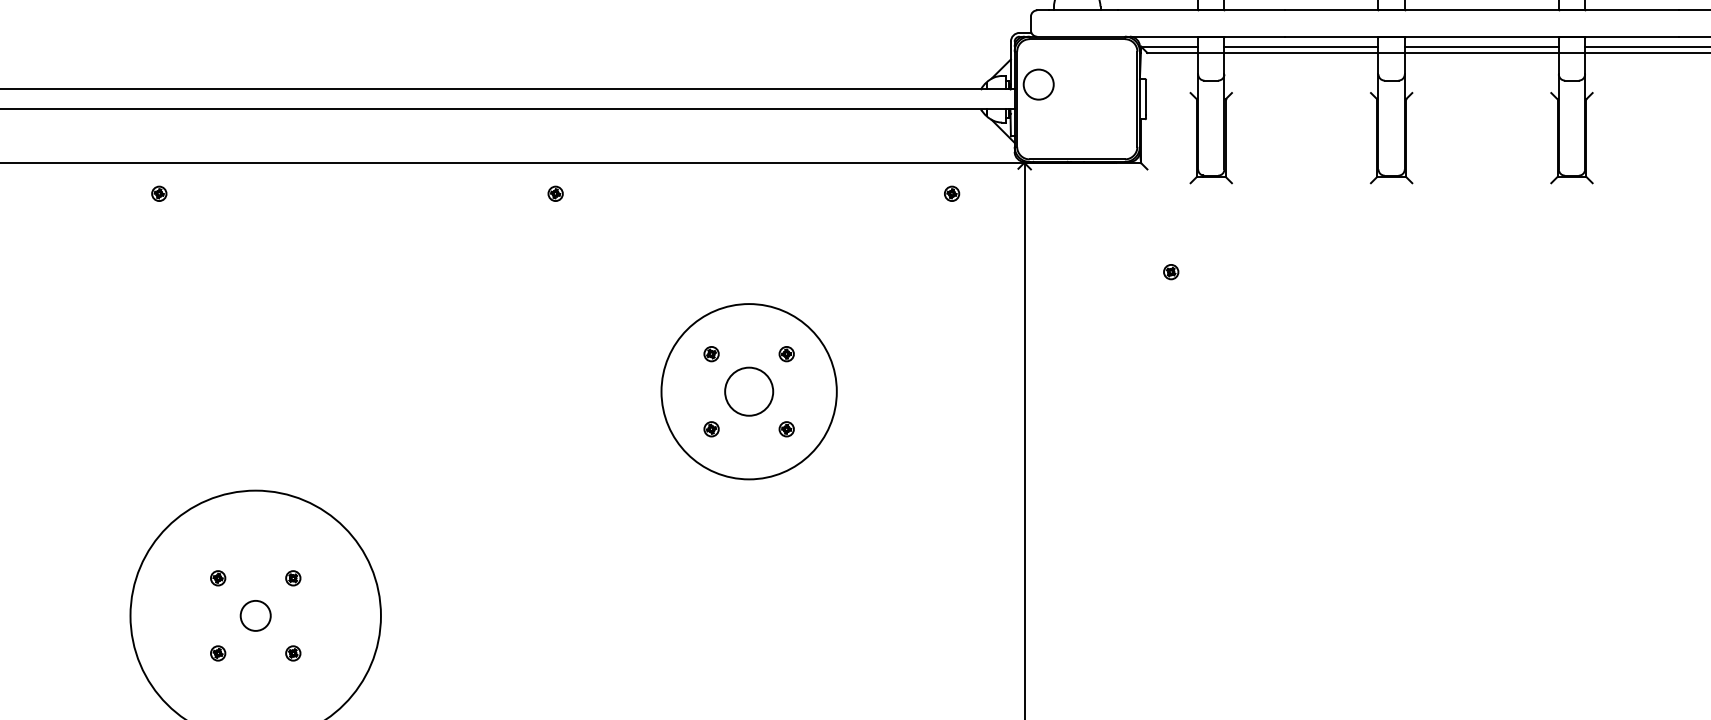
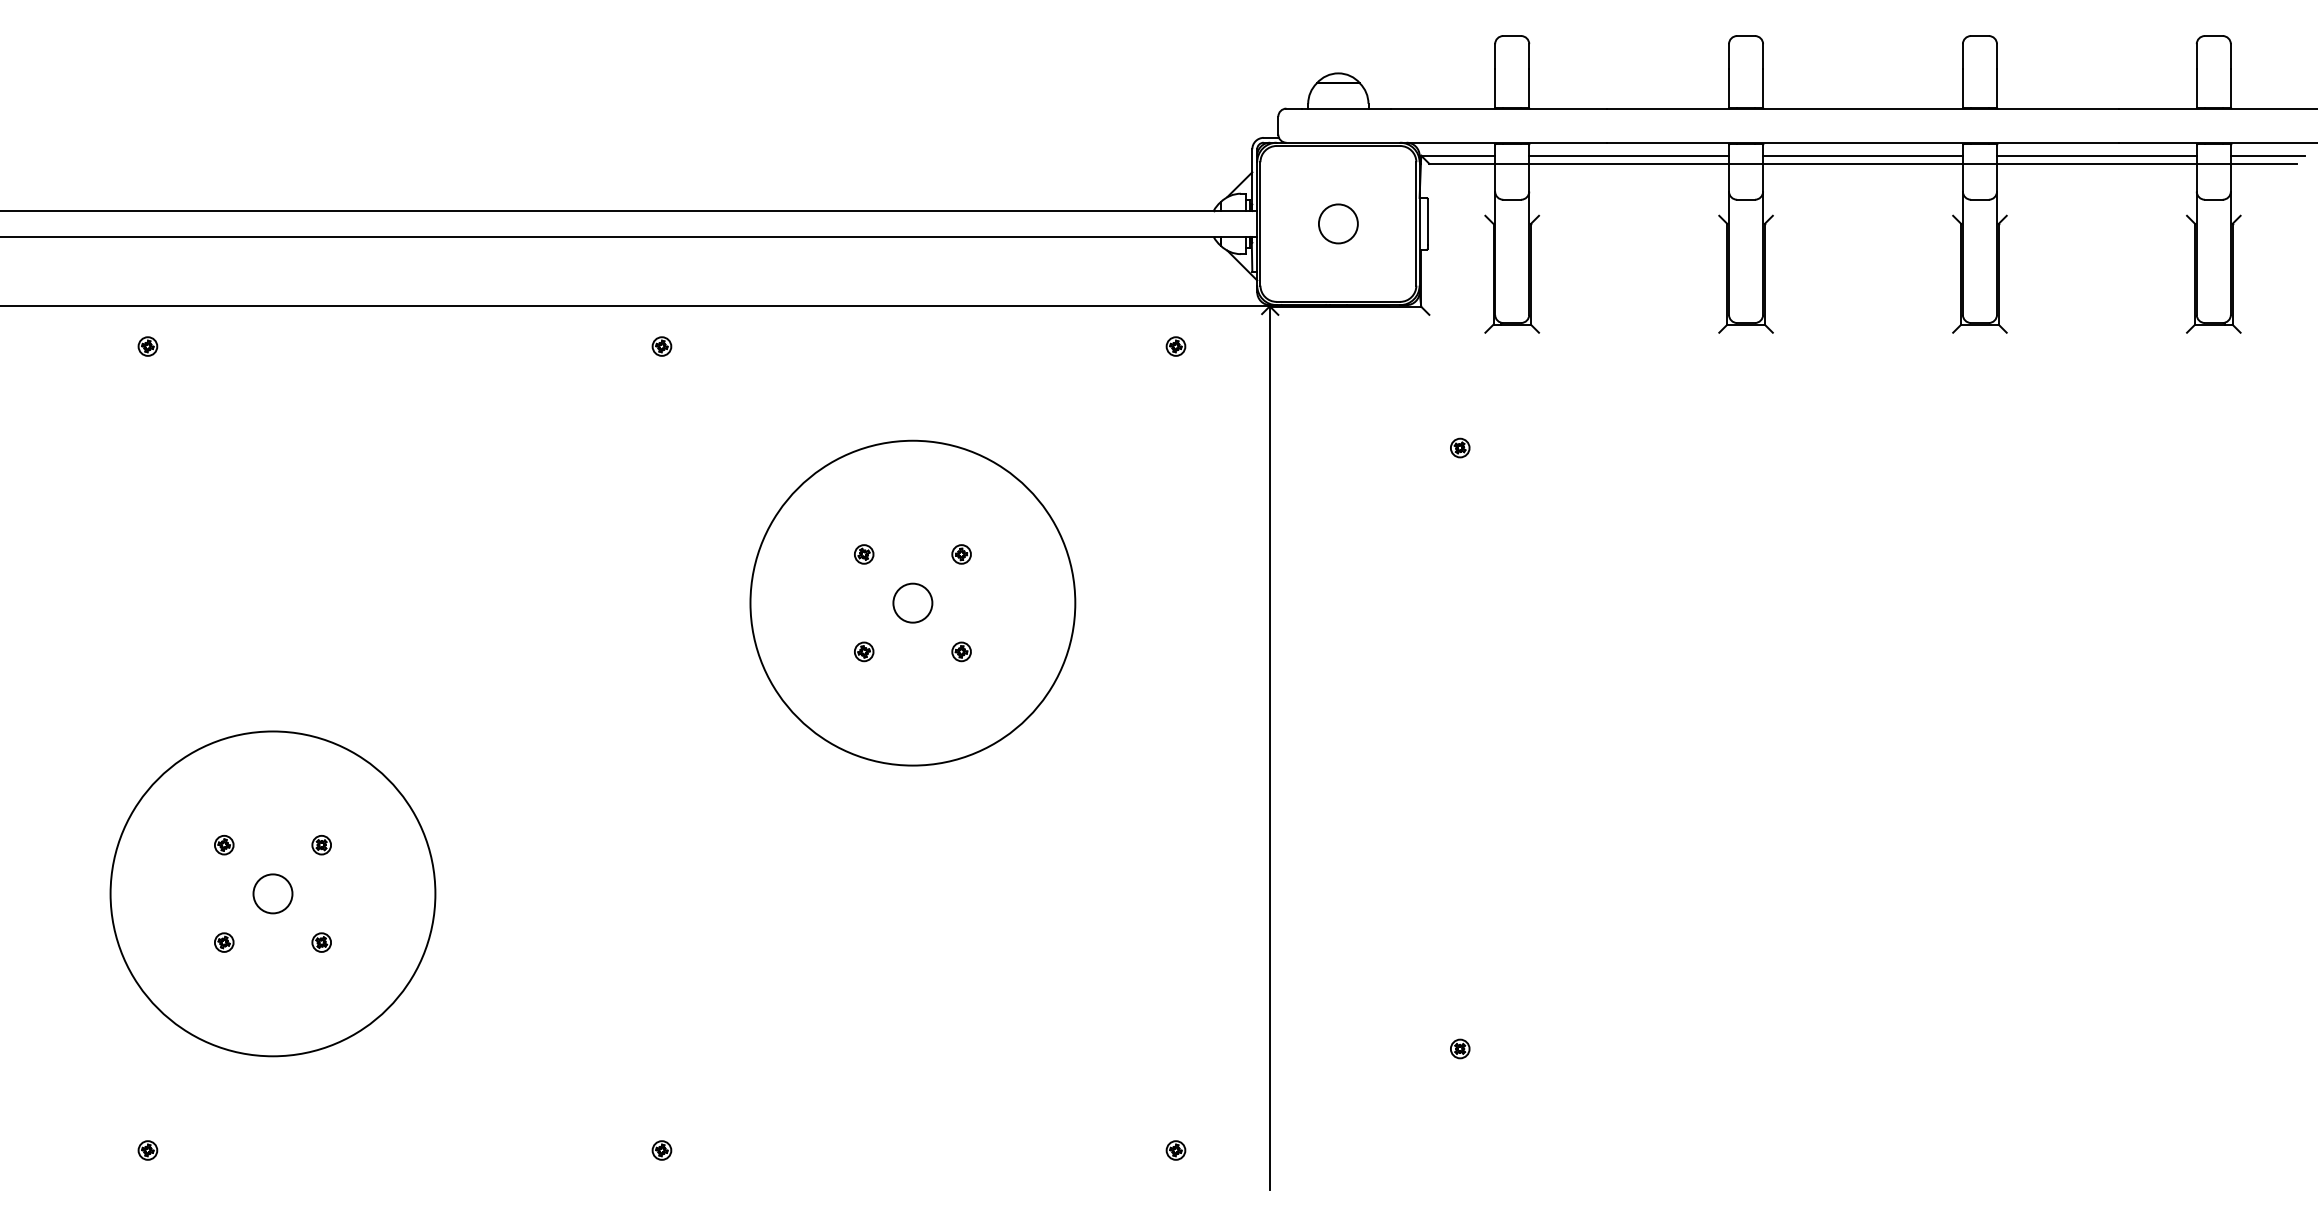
circle: (1038, 84) -> (1338, 223), moved
circle: (748, 391) -> (912, 602), size x0.62
circle: (748, 391) -> (912, 602), size x1.43

